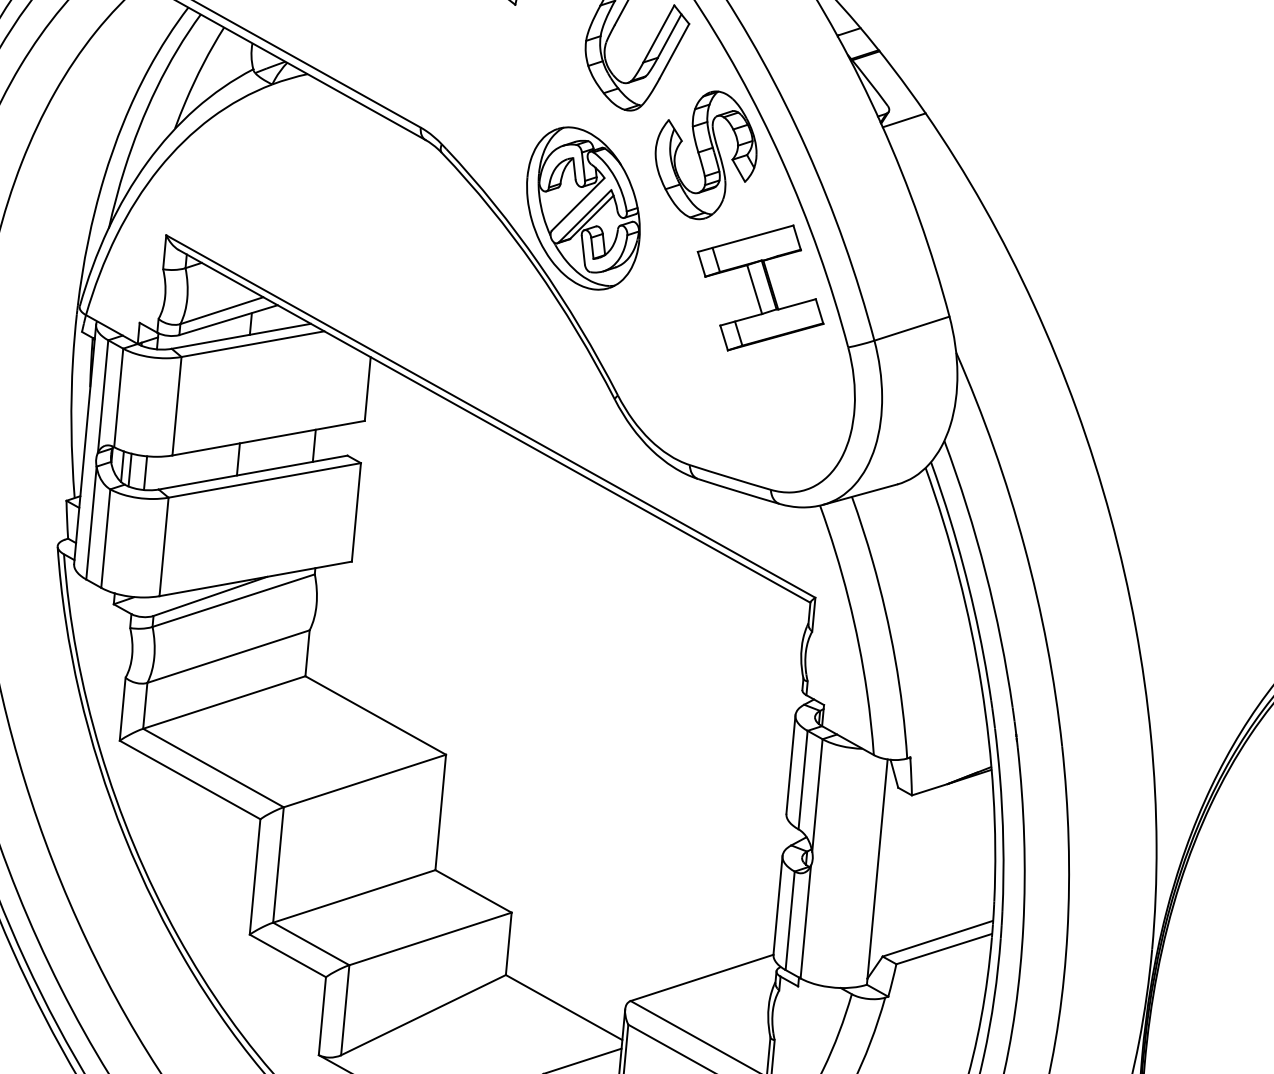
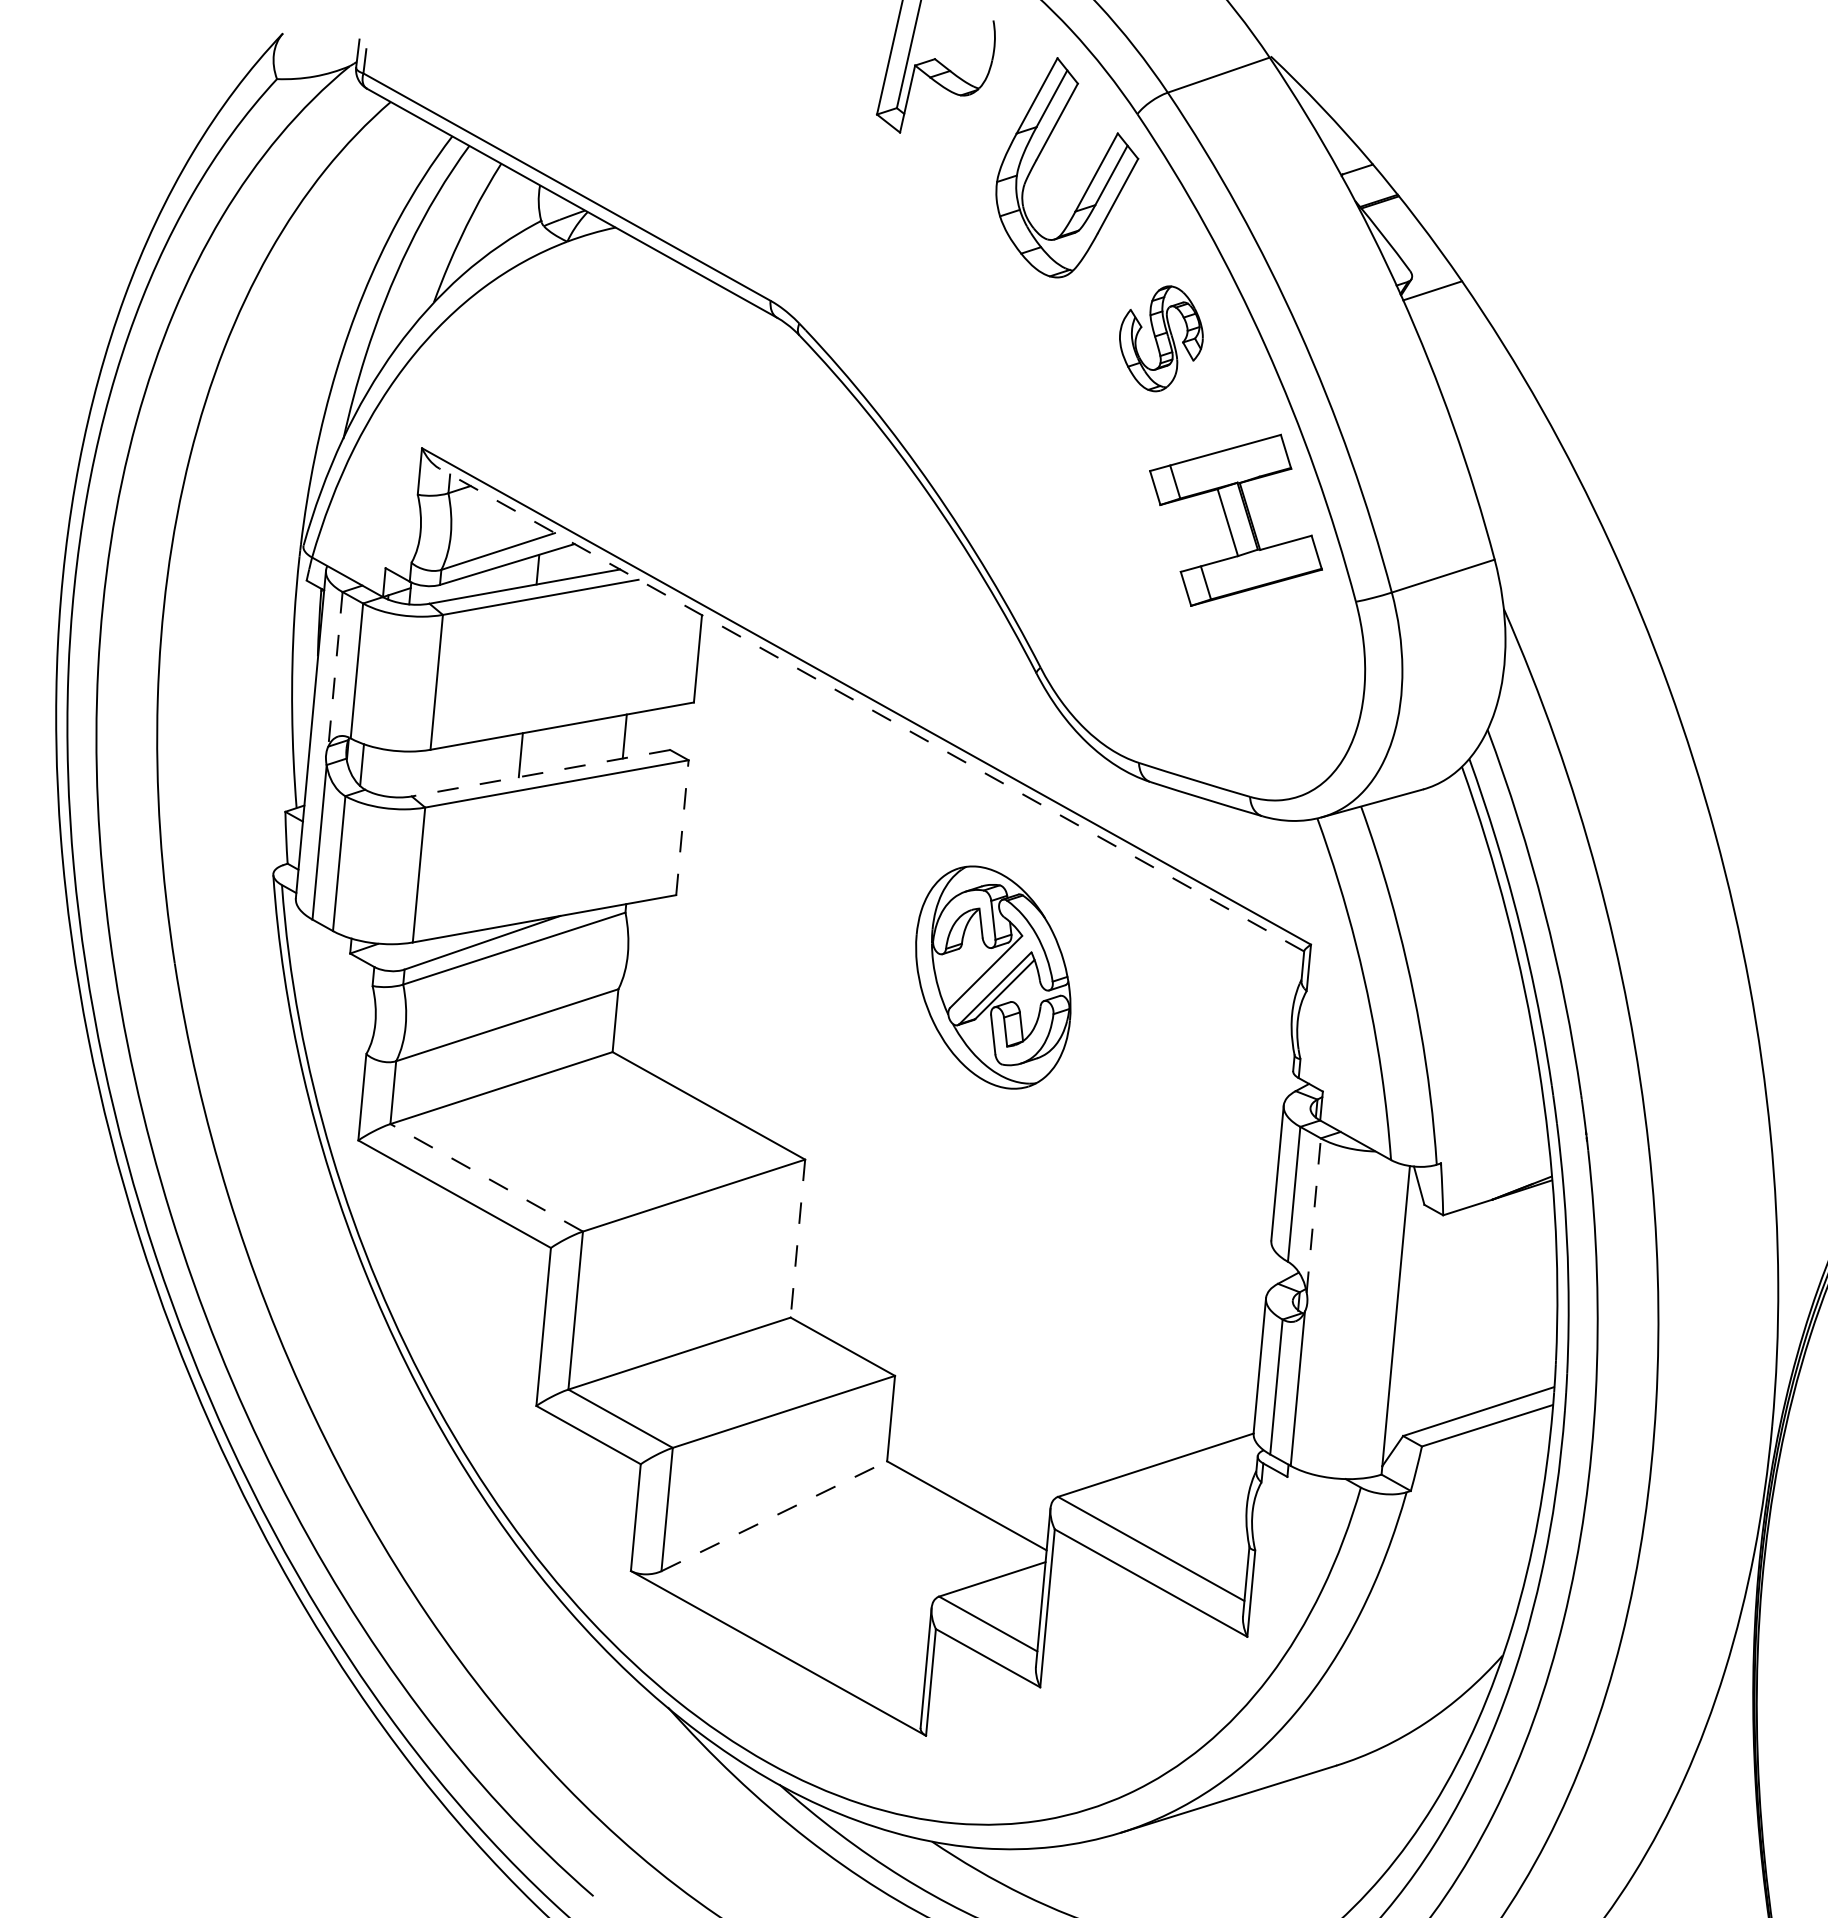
part: (706, 155) -> (1161, 338), size x0.6
part: (583, 208) -> (993, 977), moved
line: (103, 396) -> (335, 669), solid -> dashed
line: (494, 426) -> (871, 709), solid -> dashed
line: (130, 469) -> (372, 769), removed
line: (145, 472) -> (393, 773), removed
line: (252, 472) -> (540, 773), solid -> dashed
line: (356, 512) -> (682, 827), solid -> dashed
line: (213, 767) -> (486, 1177), solid -> dashed
line: (817, 795) -> (1313, 1215), solid -> dashed
line: (440, 813) -> (797, 1239), solid -> dashed
line: (423, 1015) -> (774, 1516), solid -> dashed

